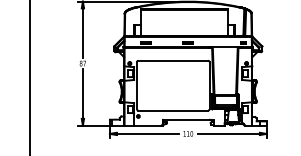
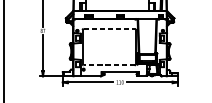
line: (173, 60) -> (109, 28), solid -> dashed
line: (173, 110) -> (109, 65), solid -> dashed

